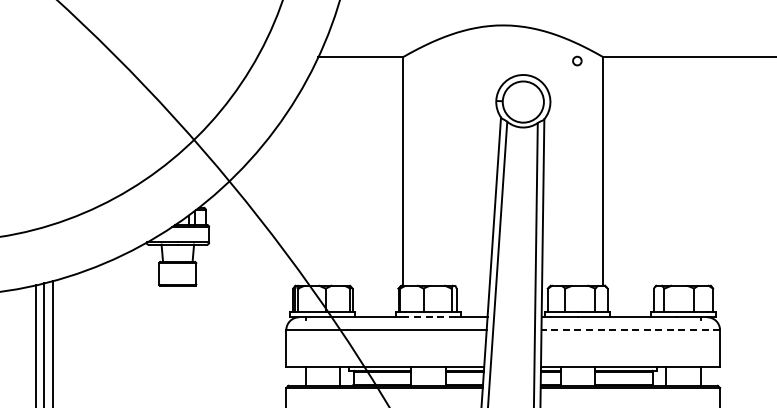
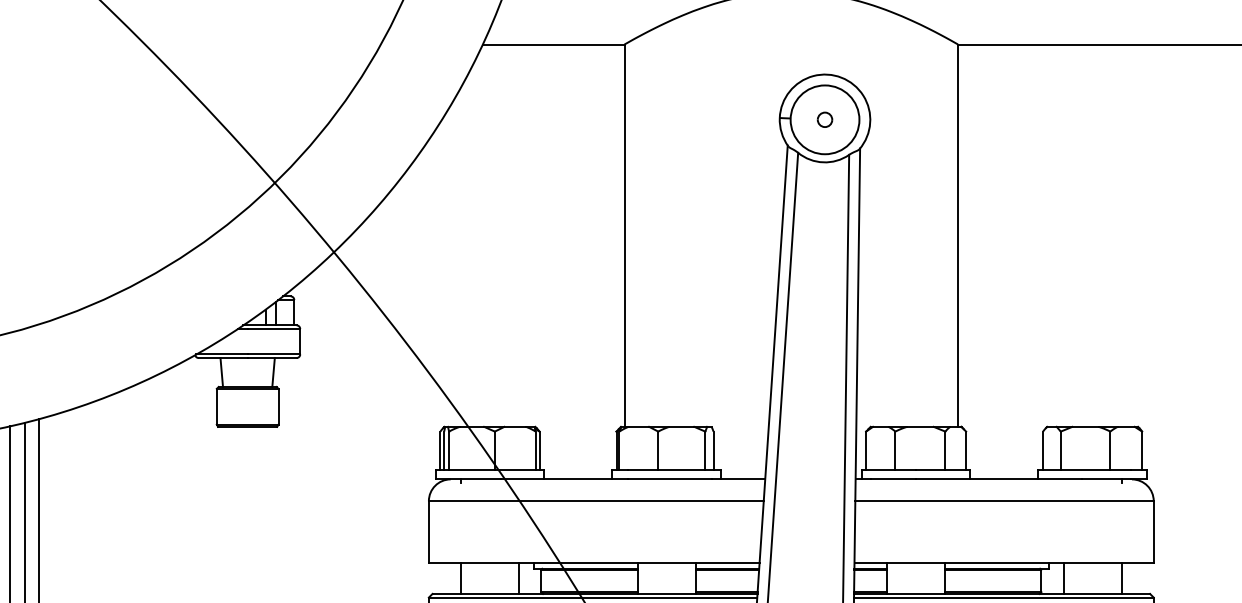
part: (577, 60) -> (825, 118), moved
line: (430, 317) -> (669, 479), dashed -> solid
line: (630, 330) -> (1004, 501), dashed -> solid

